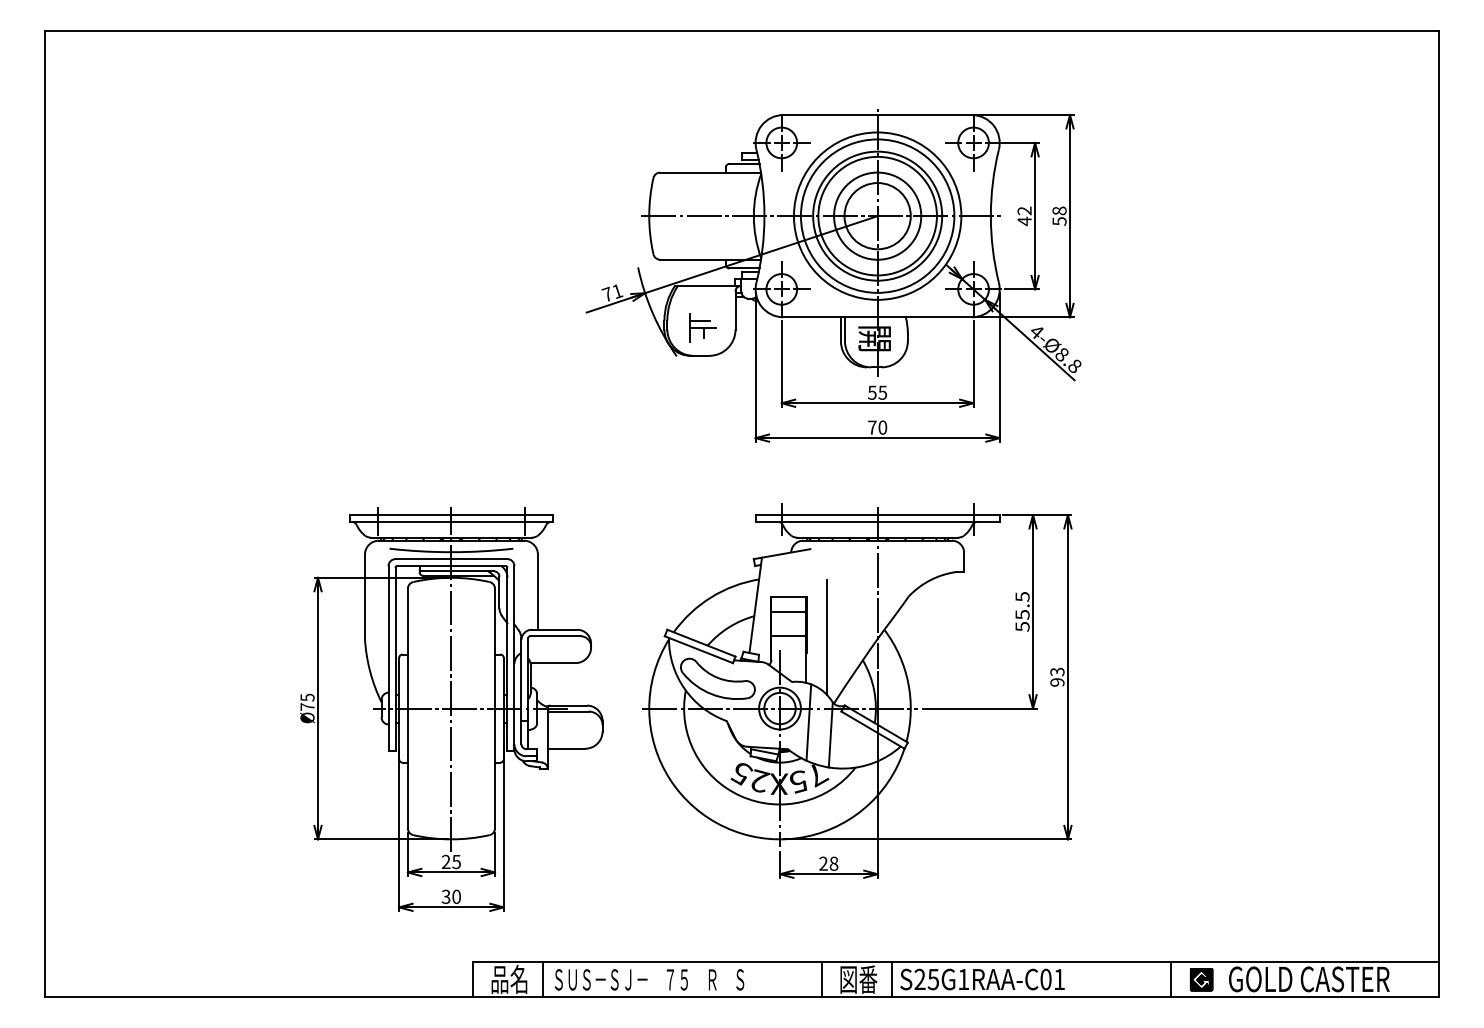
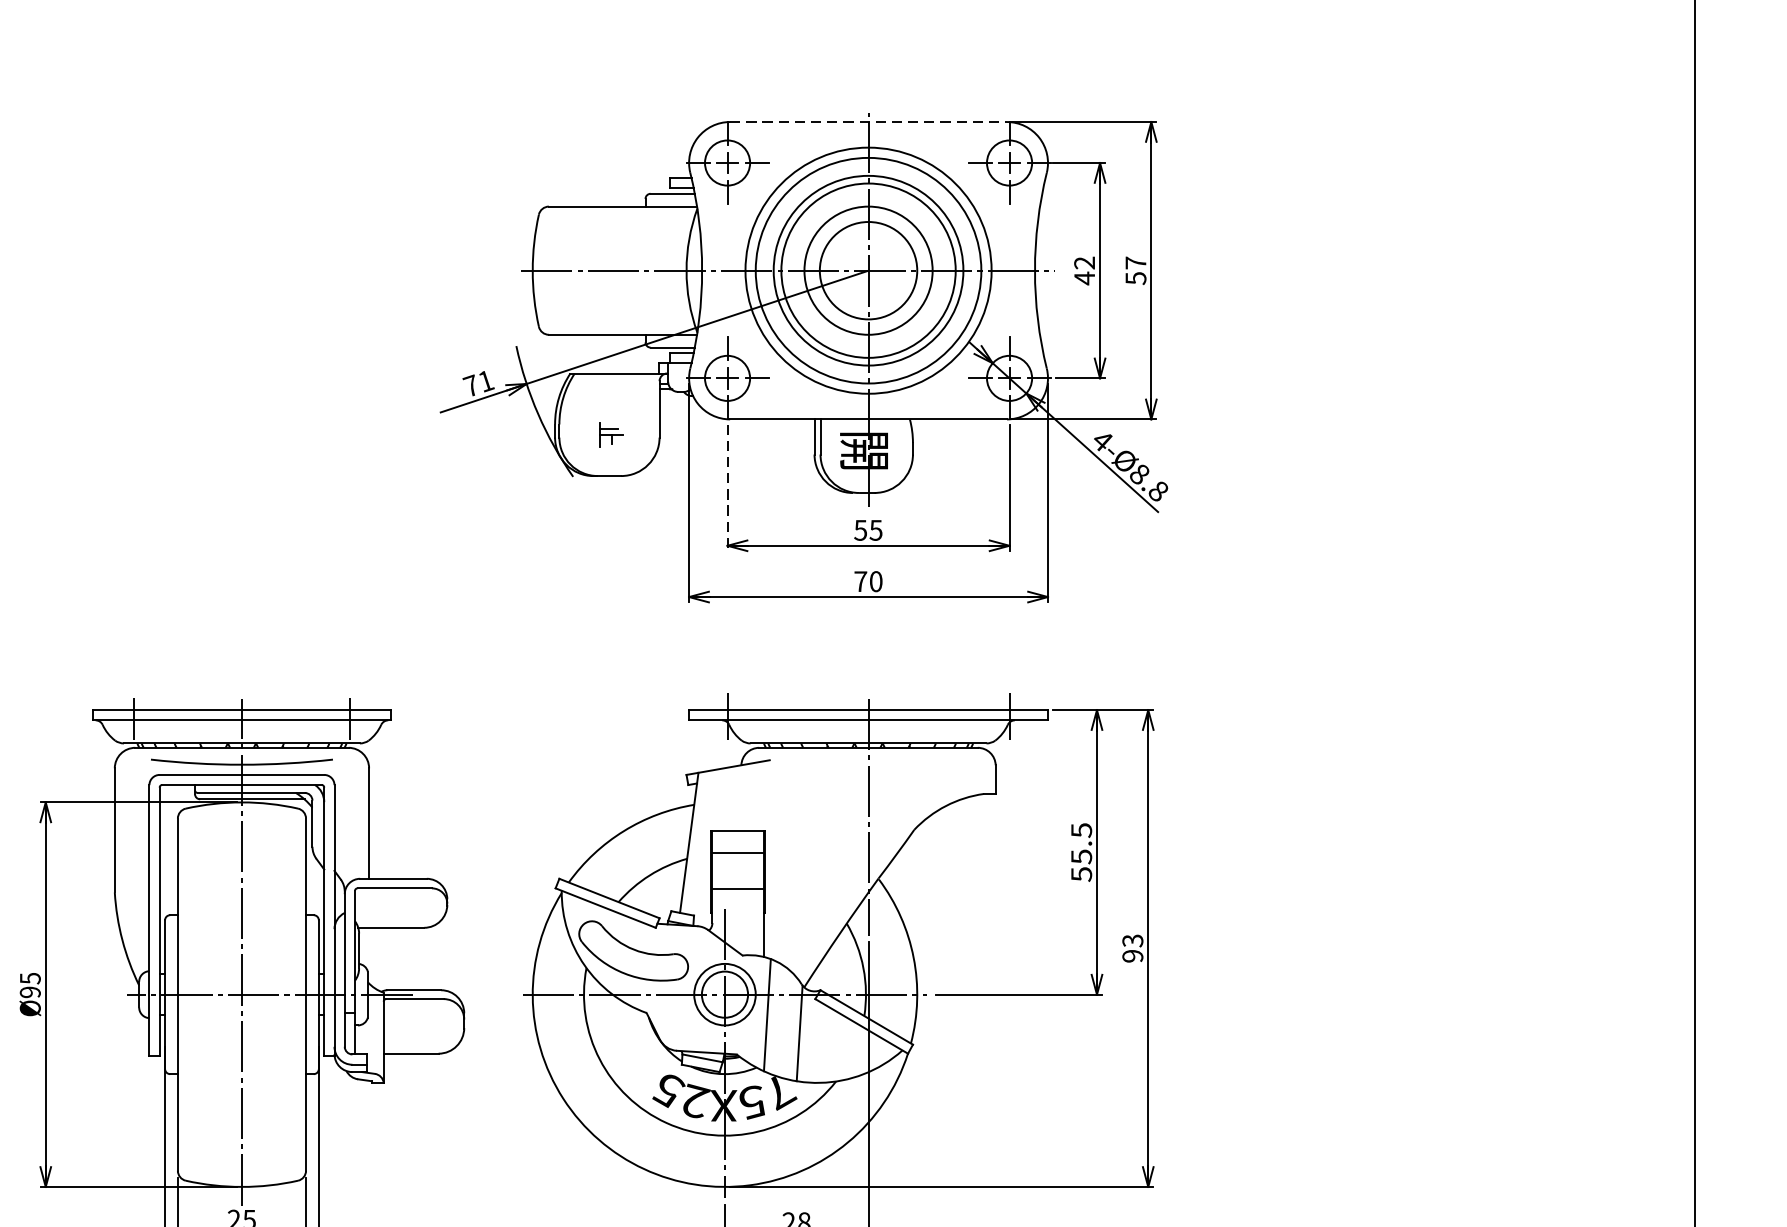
line: (878, 115) -> (869, 122), solid -> dashed
text: (1059, 210) -> (1135, 262), 58 -> 57
part: (702, 327) -> (611, 434), size x0.6
line: (781, 363) -> (727, 487), solid -> dashed
line: (826, 637) -> (793, 890), removed
text: (307, 706) -> (30, 991), Ø75 -> Ø95

